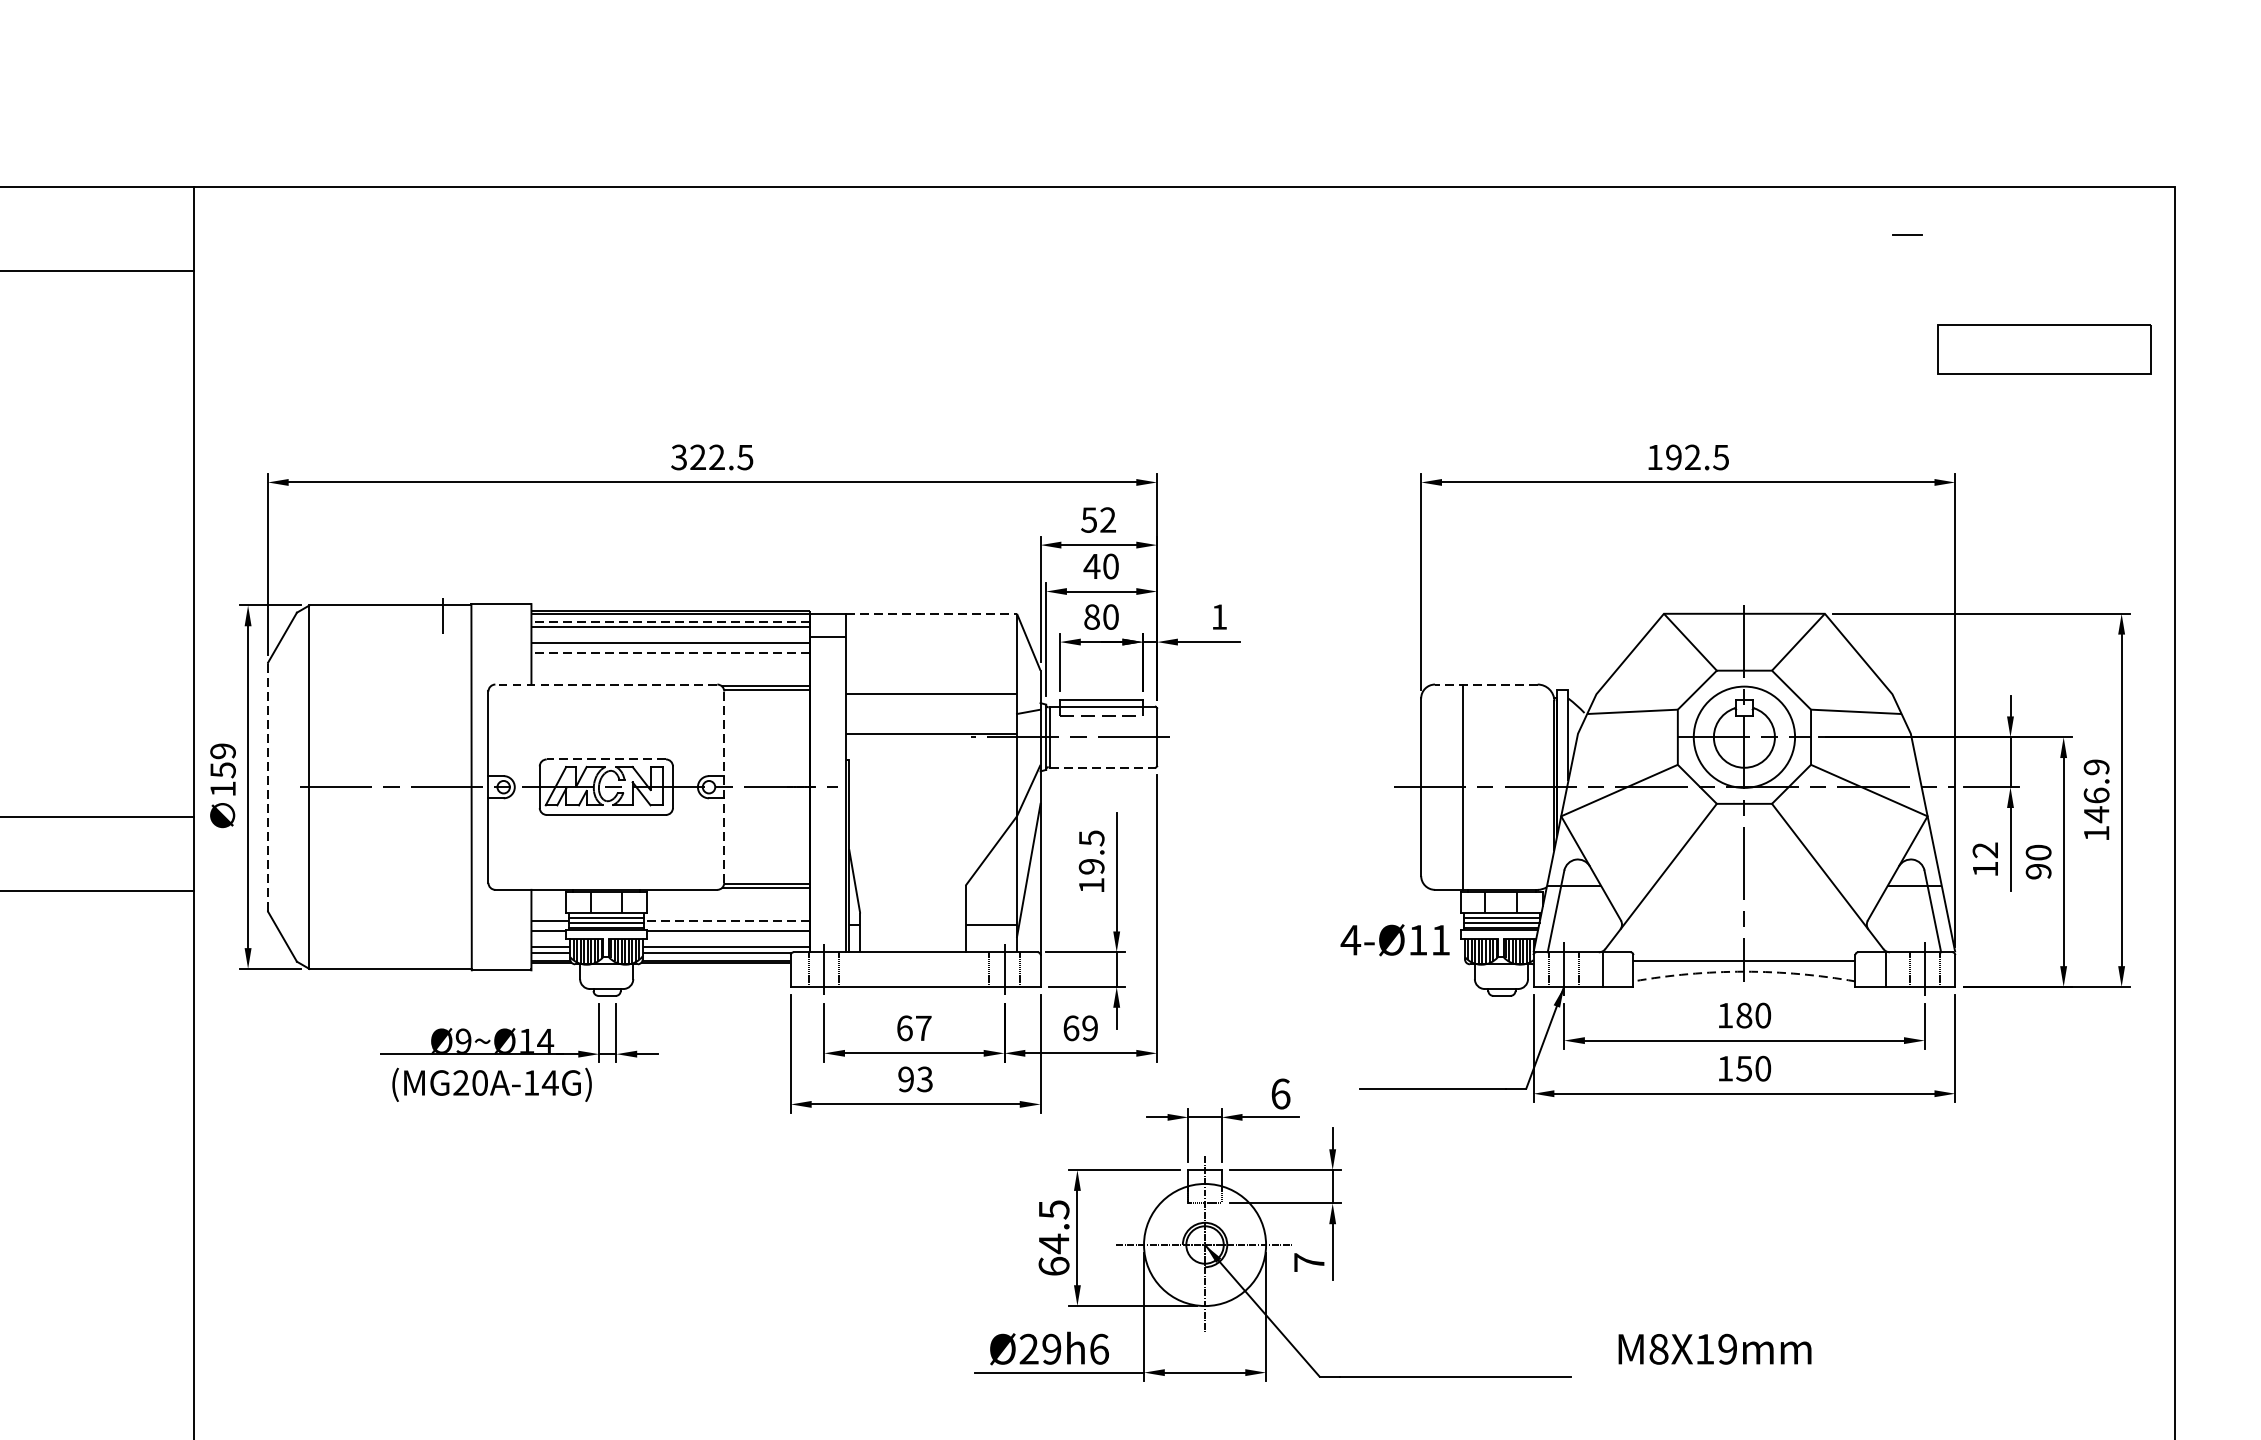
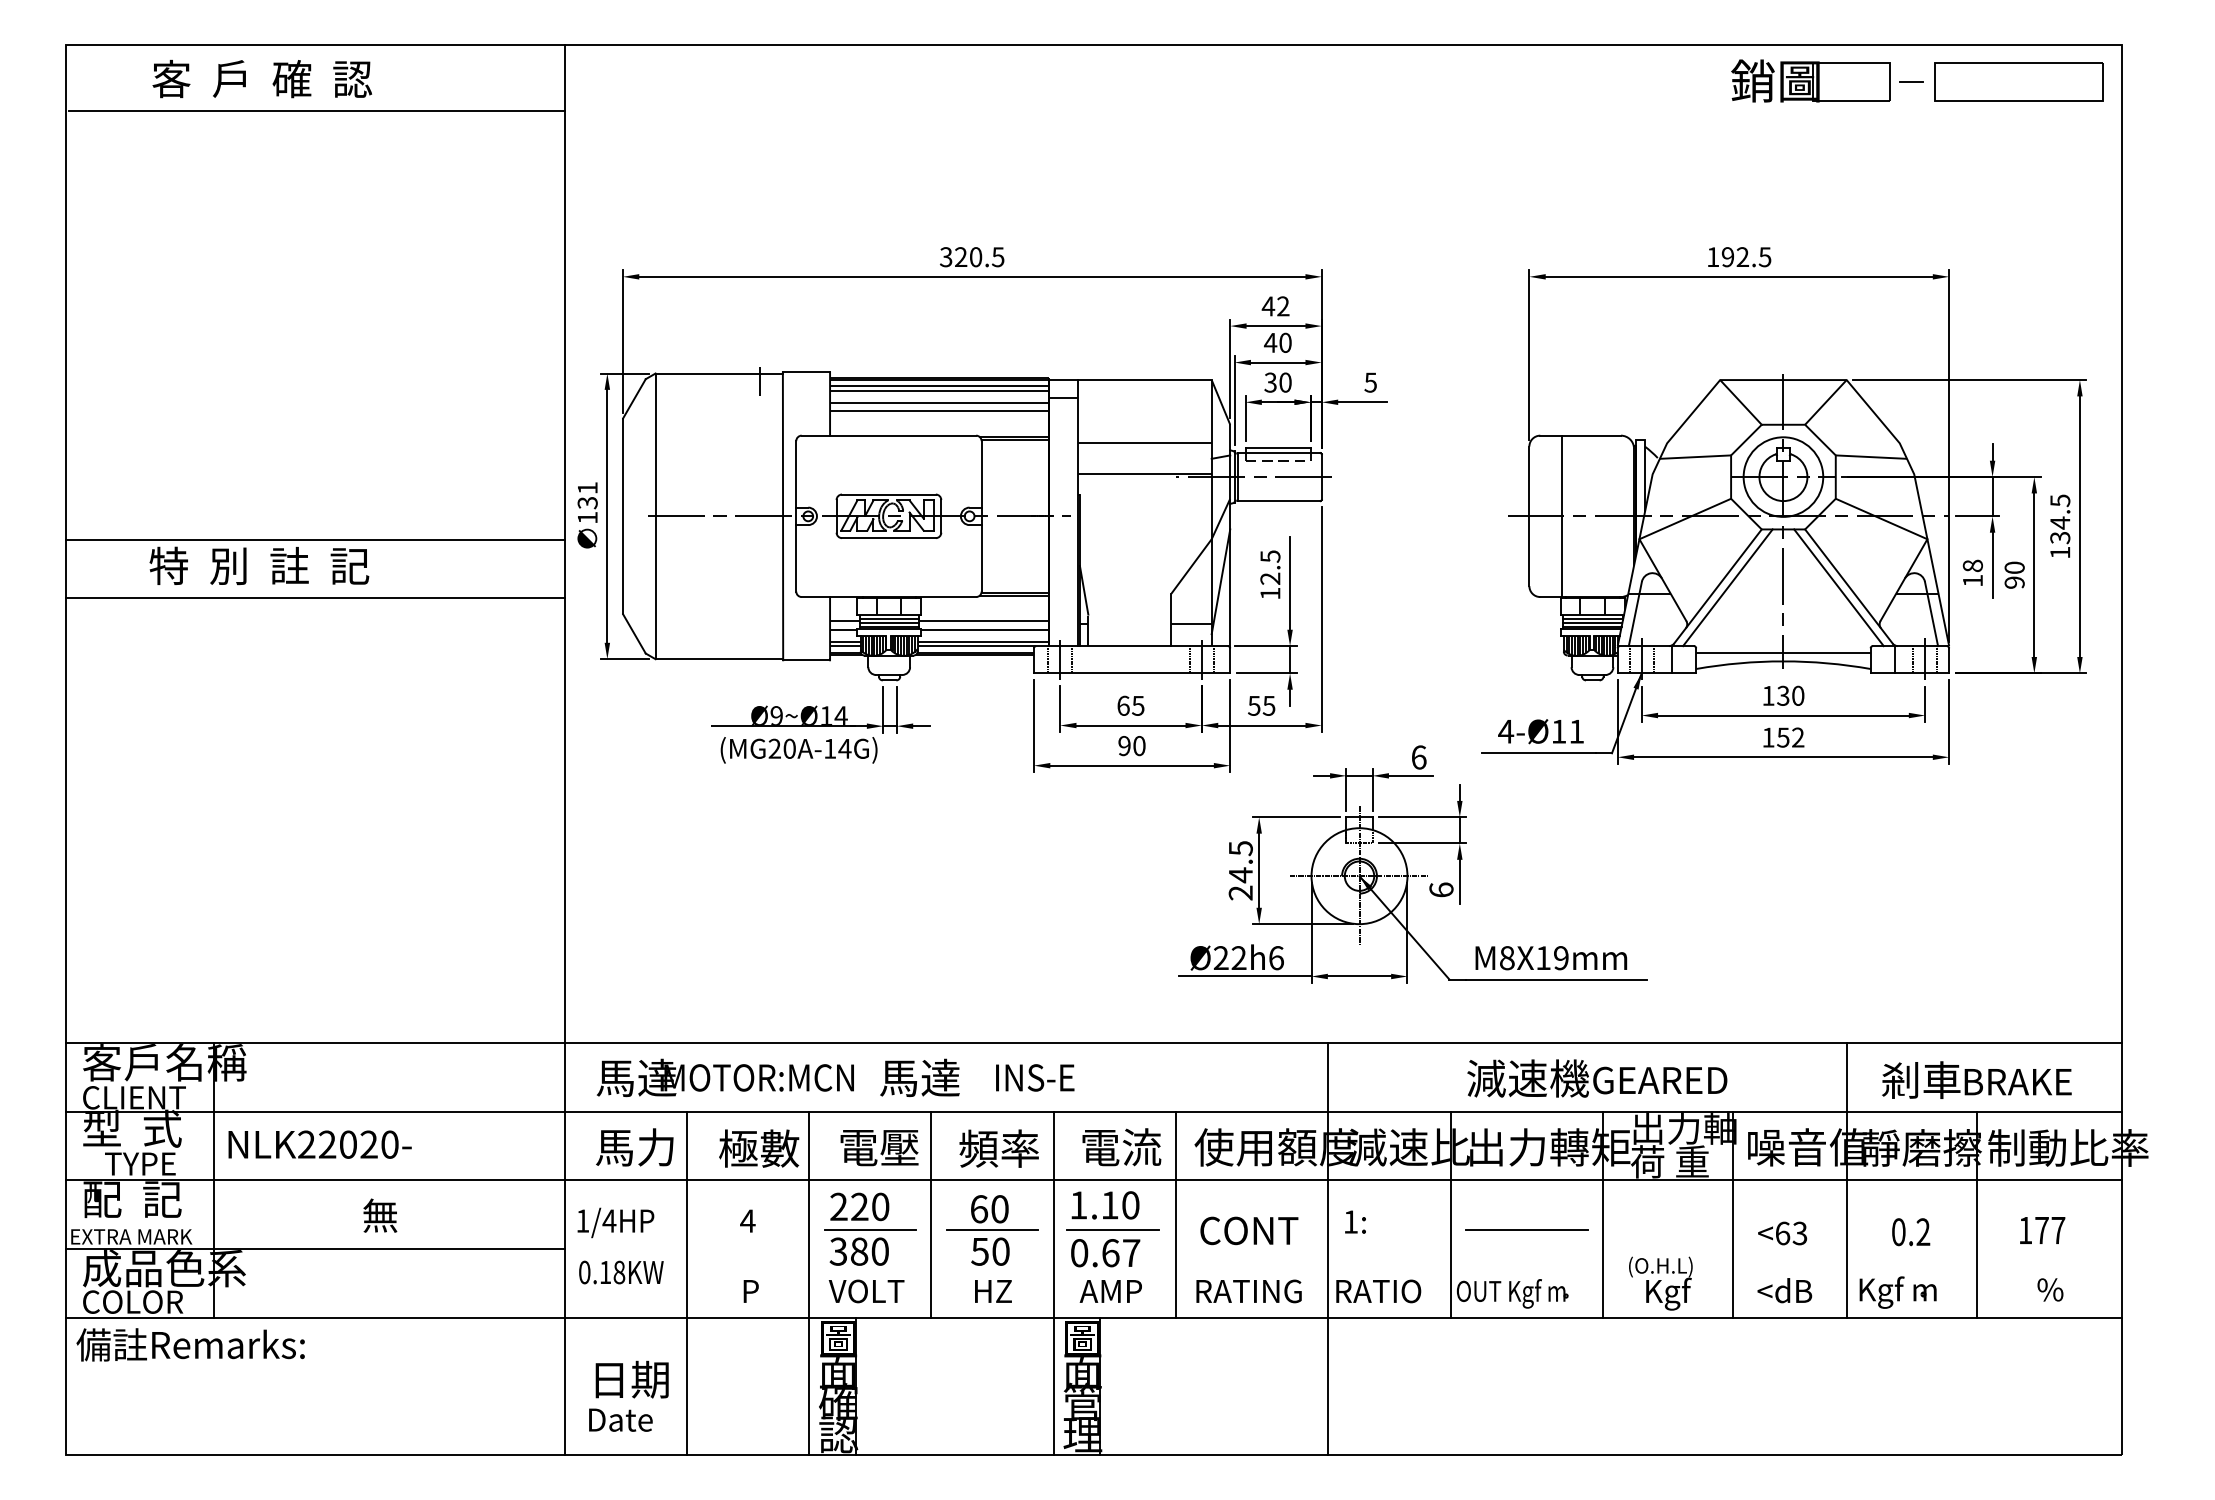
part: (1778, 232) -> (1810, 80), added
part: (2043, 348) -> (2018, 81), moved
text: (716, 457) -> (975, 257), 322.5 -> 320.5
text: (1089, 520) -> (1268, 306), 52 -> 42
line: (932, 614) -> (1145, 380), dashed -> solid
text: (1091, 616) -> (1270, 382), 80 -> 30
text: (1219, 616) -> (1370, 382), 1 -> 5
line: (670, 621) -> (939, 386), dashed -> solid
line: (670, 653) -> (939, 411), dashed -> solid
line: (605, 684) -> (888, 435), dashed -> solid
line: (1486, 684) -> (1580, 435), dashed -> solid
line: (605, 759) -> (888, 494), dashed -> solid
text: (222, 760) -> (587, 495), 159 -> 131
line: (1103, 768) -> (1279, 501), dashed -> solid
line: (724, 786) -> (981, 515), dashed -> solid
line: (267, 787) -> (622, 516), dashed -> solid
text: (2096, 791) -> (2060, 519), 146.9 -> 134.5
text: (1984, 849) -> (1972, 565), 12 -> 18
text: (1091, 866) -> (1270, 578), 19.5 -> 12.5
line: (1673, 877) -> (1727, 587), added
line: (1814, 877) -> (1838, 587), added
line: (726, 920) -> (983, 621), dashed -> solid
text: (1394, 940) -> (1540, 731), moved
arc: (1744, 971) -> (1783, 661), dashed -> solid
text: (1744, 1015) -> (1783, 695), 180 -> 130
text: (923, 1027) -> (1138, 705), 67 -> 65
text: (1080, 1027) -> (1261, 705), 69 -> 55
text: (1763, 1068) -> (1798, 737), 150 -> 152
text: (925, 1078) -> (1139, 745), 93 -> 90
text: (1309, 1261) -> (1441, 889), 7 -> 6
text: (1053, 1265) -> (1240, 892), 64.5 -> 24.5
text: (1051, 1349) -> (1238, 958), Ø29h6 -> Ø22h6
text: (1715, 1349) -> (1551, 958), moved

